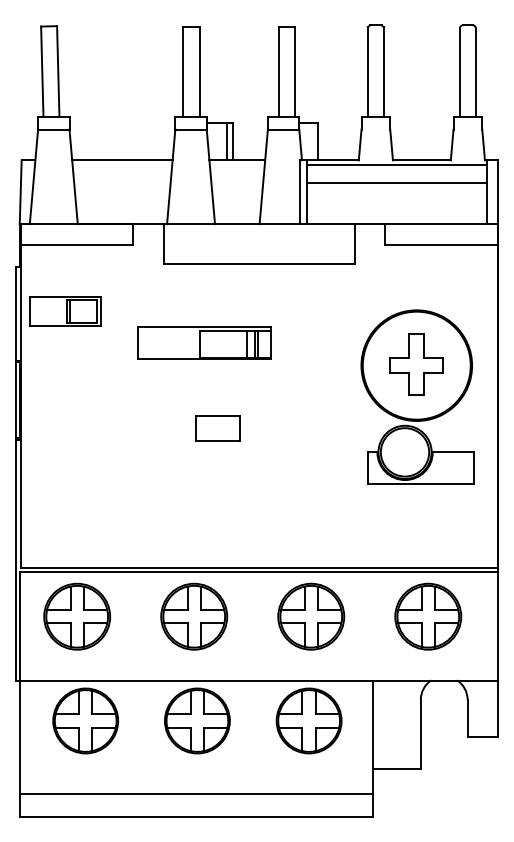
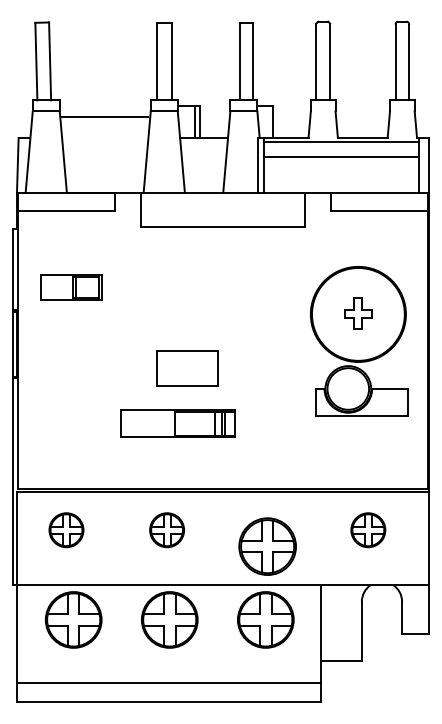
line: (122, 160) -> (105, 117), moved
part: (65, 311) -> (71, 287), moved
part: (204, 342) -> (178, 422), moved
part: (416, 364) -> (358, 313), size x0.6
part: (217, 428) -> (187, 368), size x1.6
part: (77, 616) -> (66, 530), size x0.6
part: (194, 616) -> (167, 530), size x0.6
part: (311, 616) -> (267, 546), moved
part: (428, 616) -> (368, 530), size x0.6

